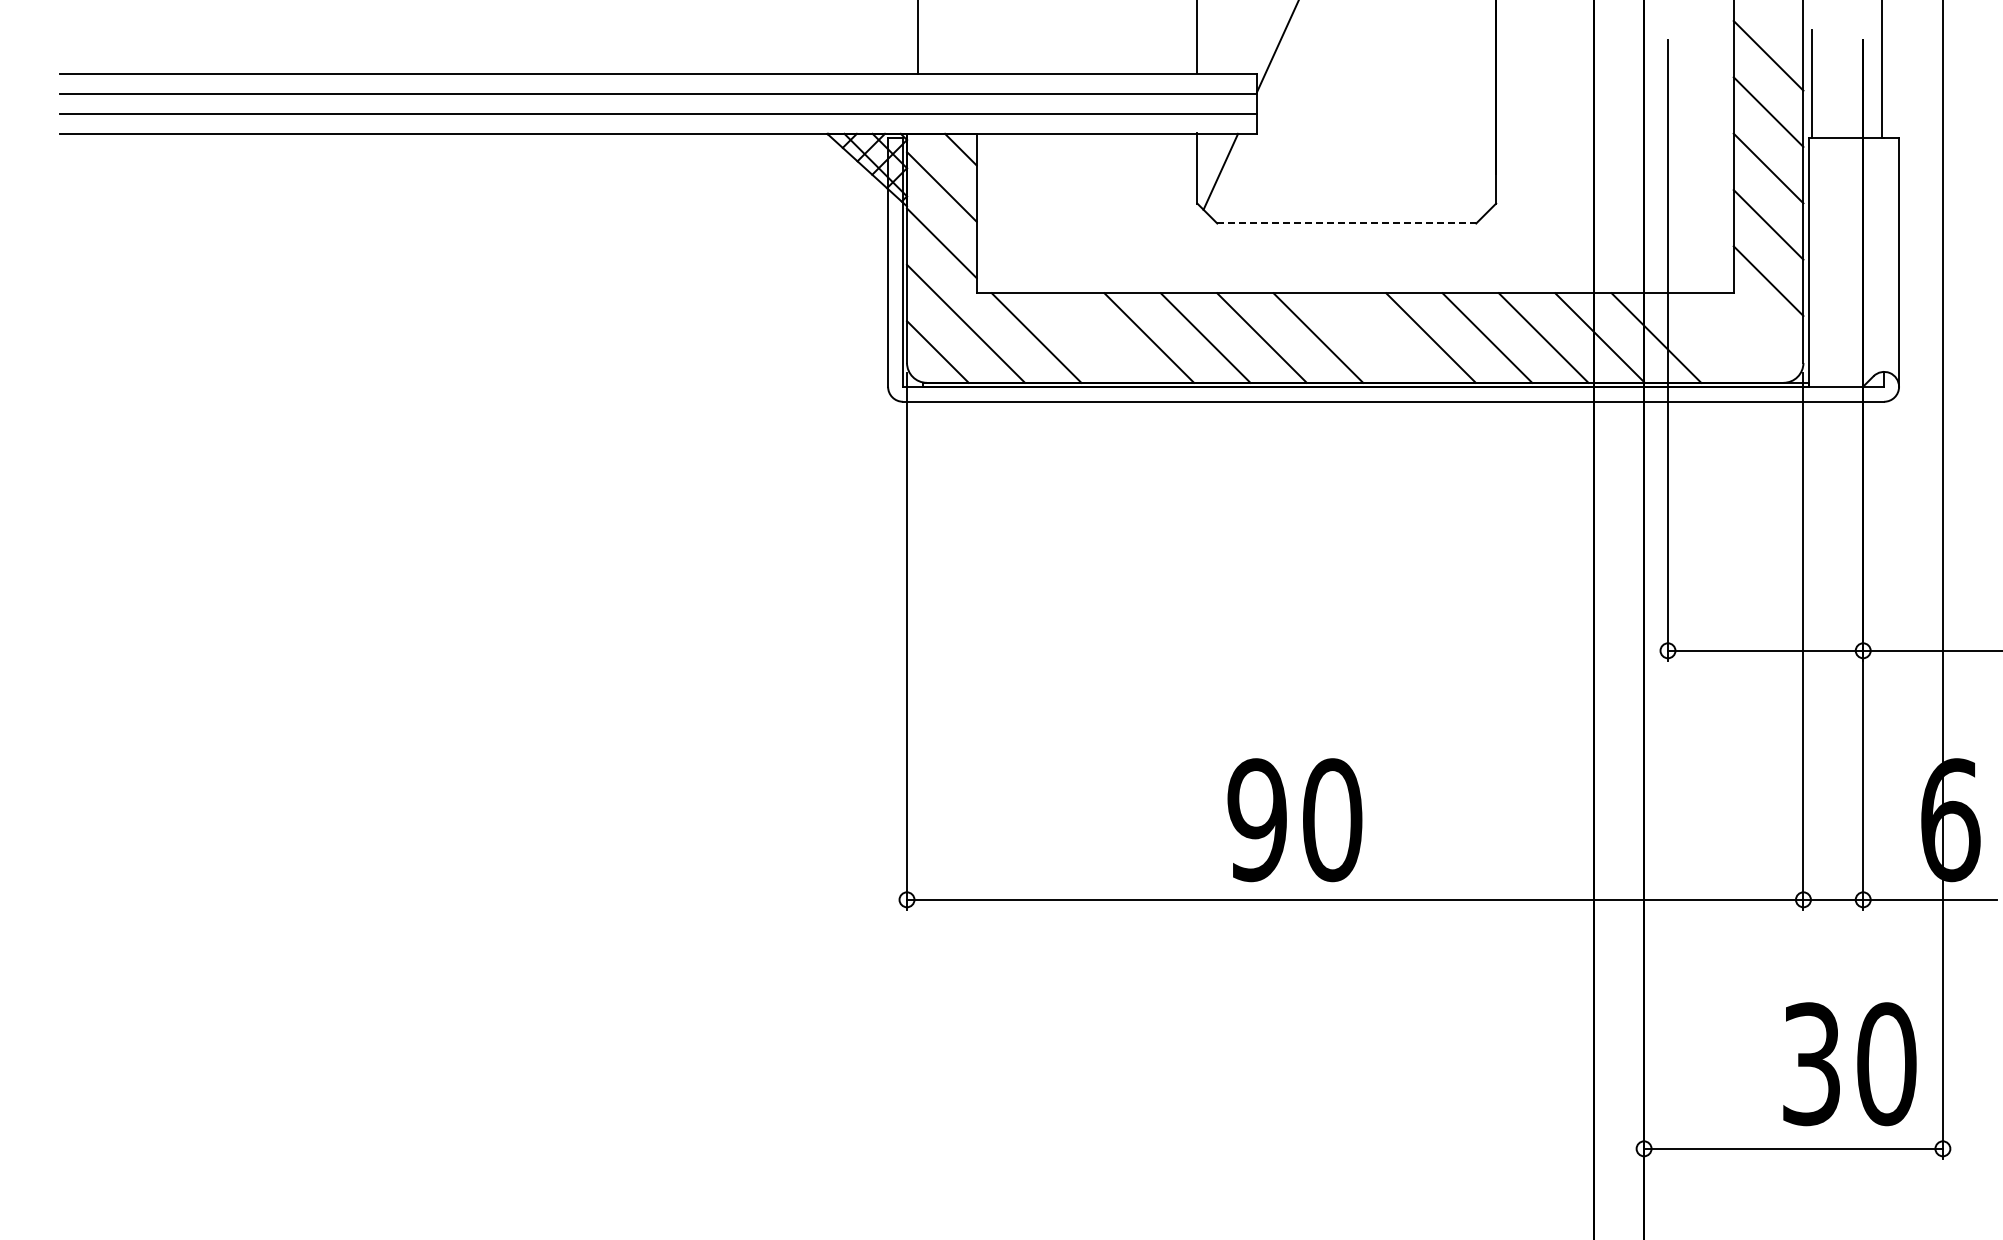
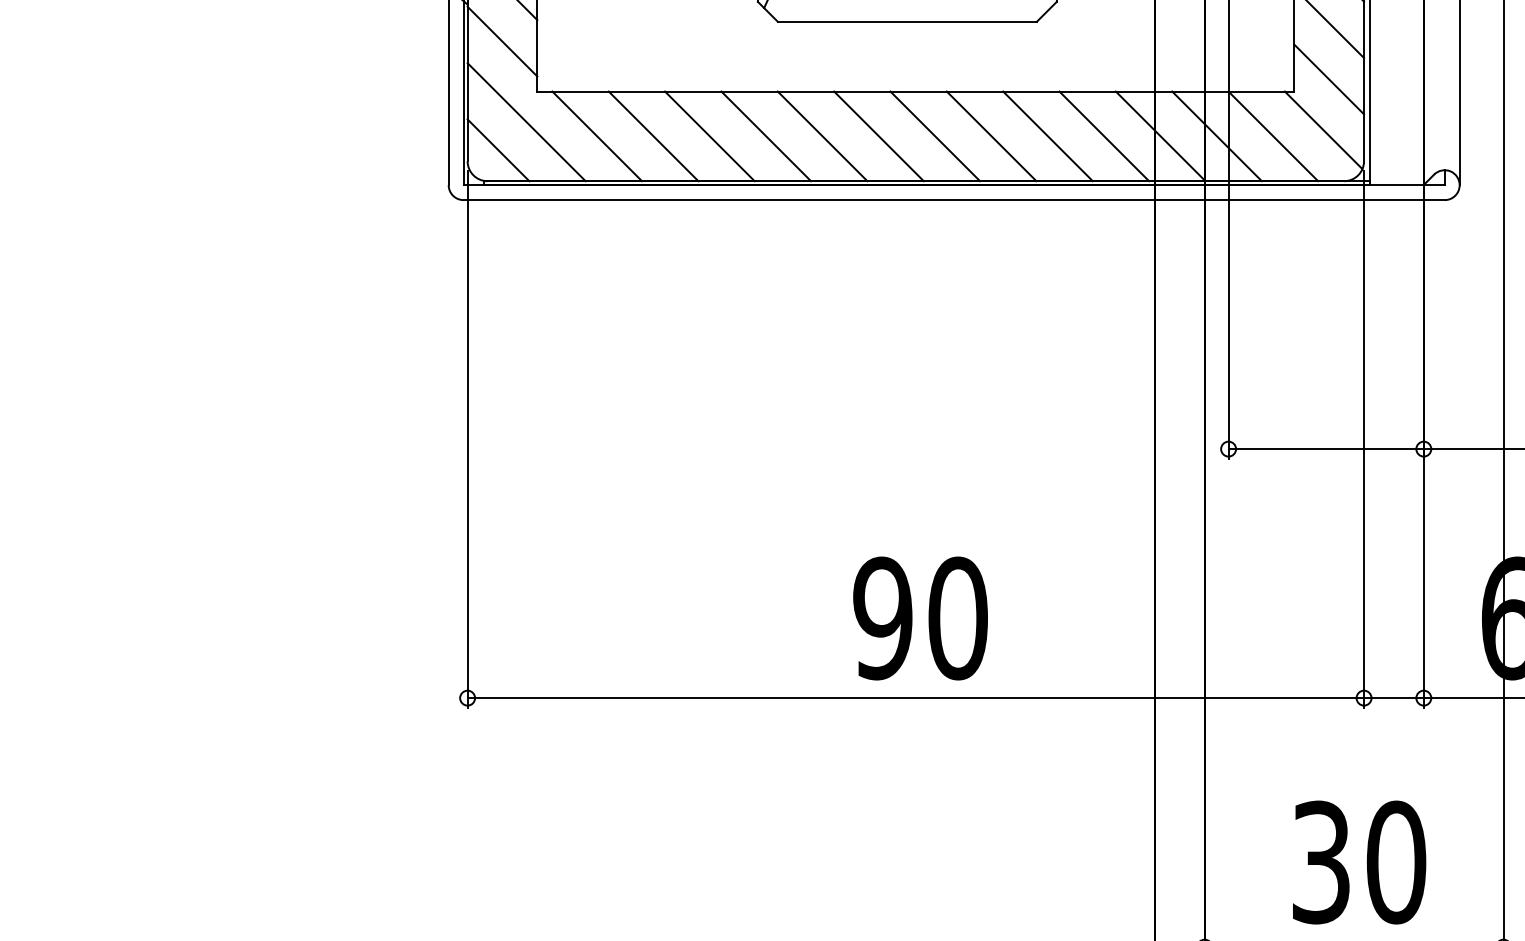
line: (1347, 223) -> (908, 21), dashed -> solid
line: (1762, 331) -> (1323, 129), added
line: (1092, 337) -> (653, 135), added
line: (1374, 337) -> (935, 135), added
line: (1712, 337) -> (1273, 135), added
text: (1294, 820) -> (920, 618), moved
text: (1849, 1064) -> (1359, 862), moved

